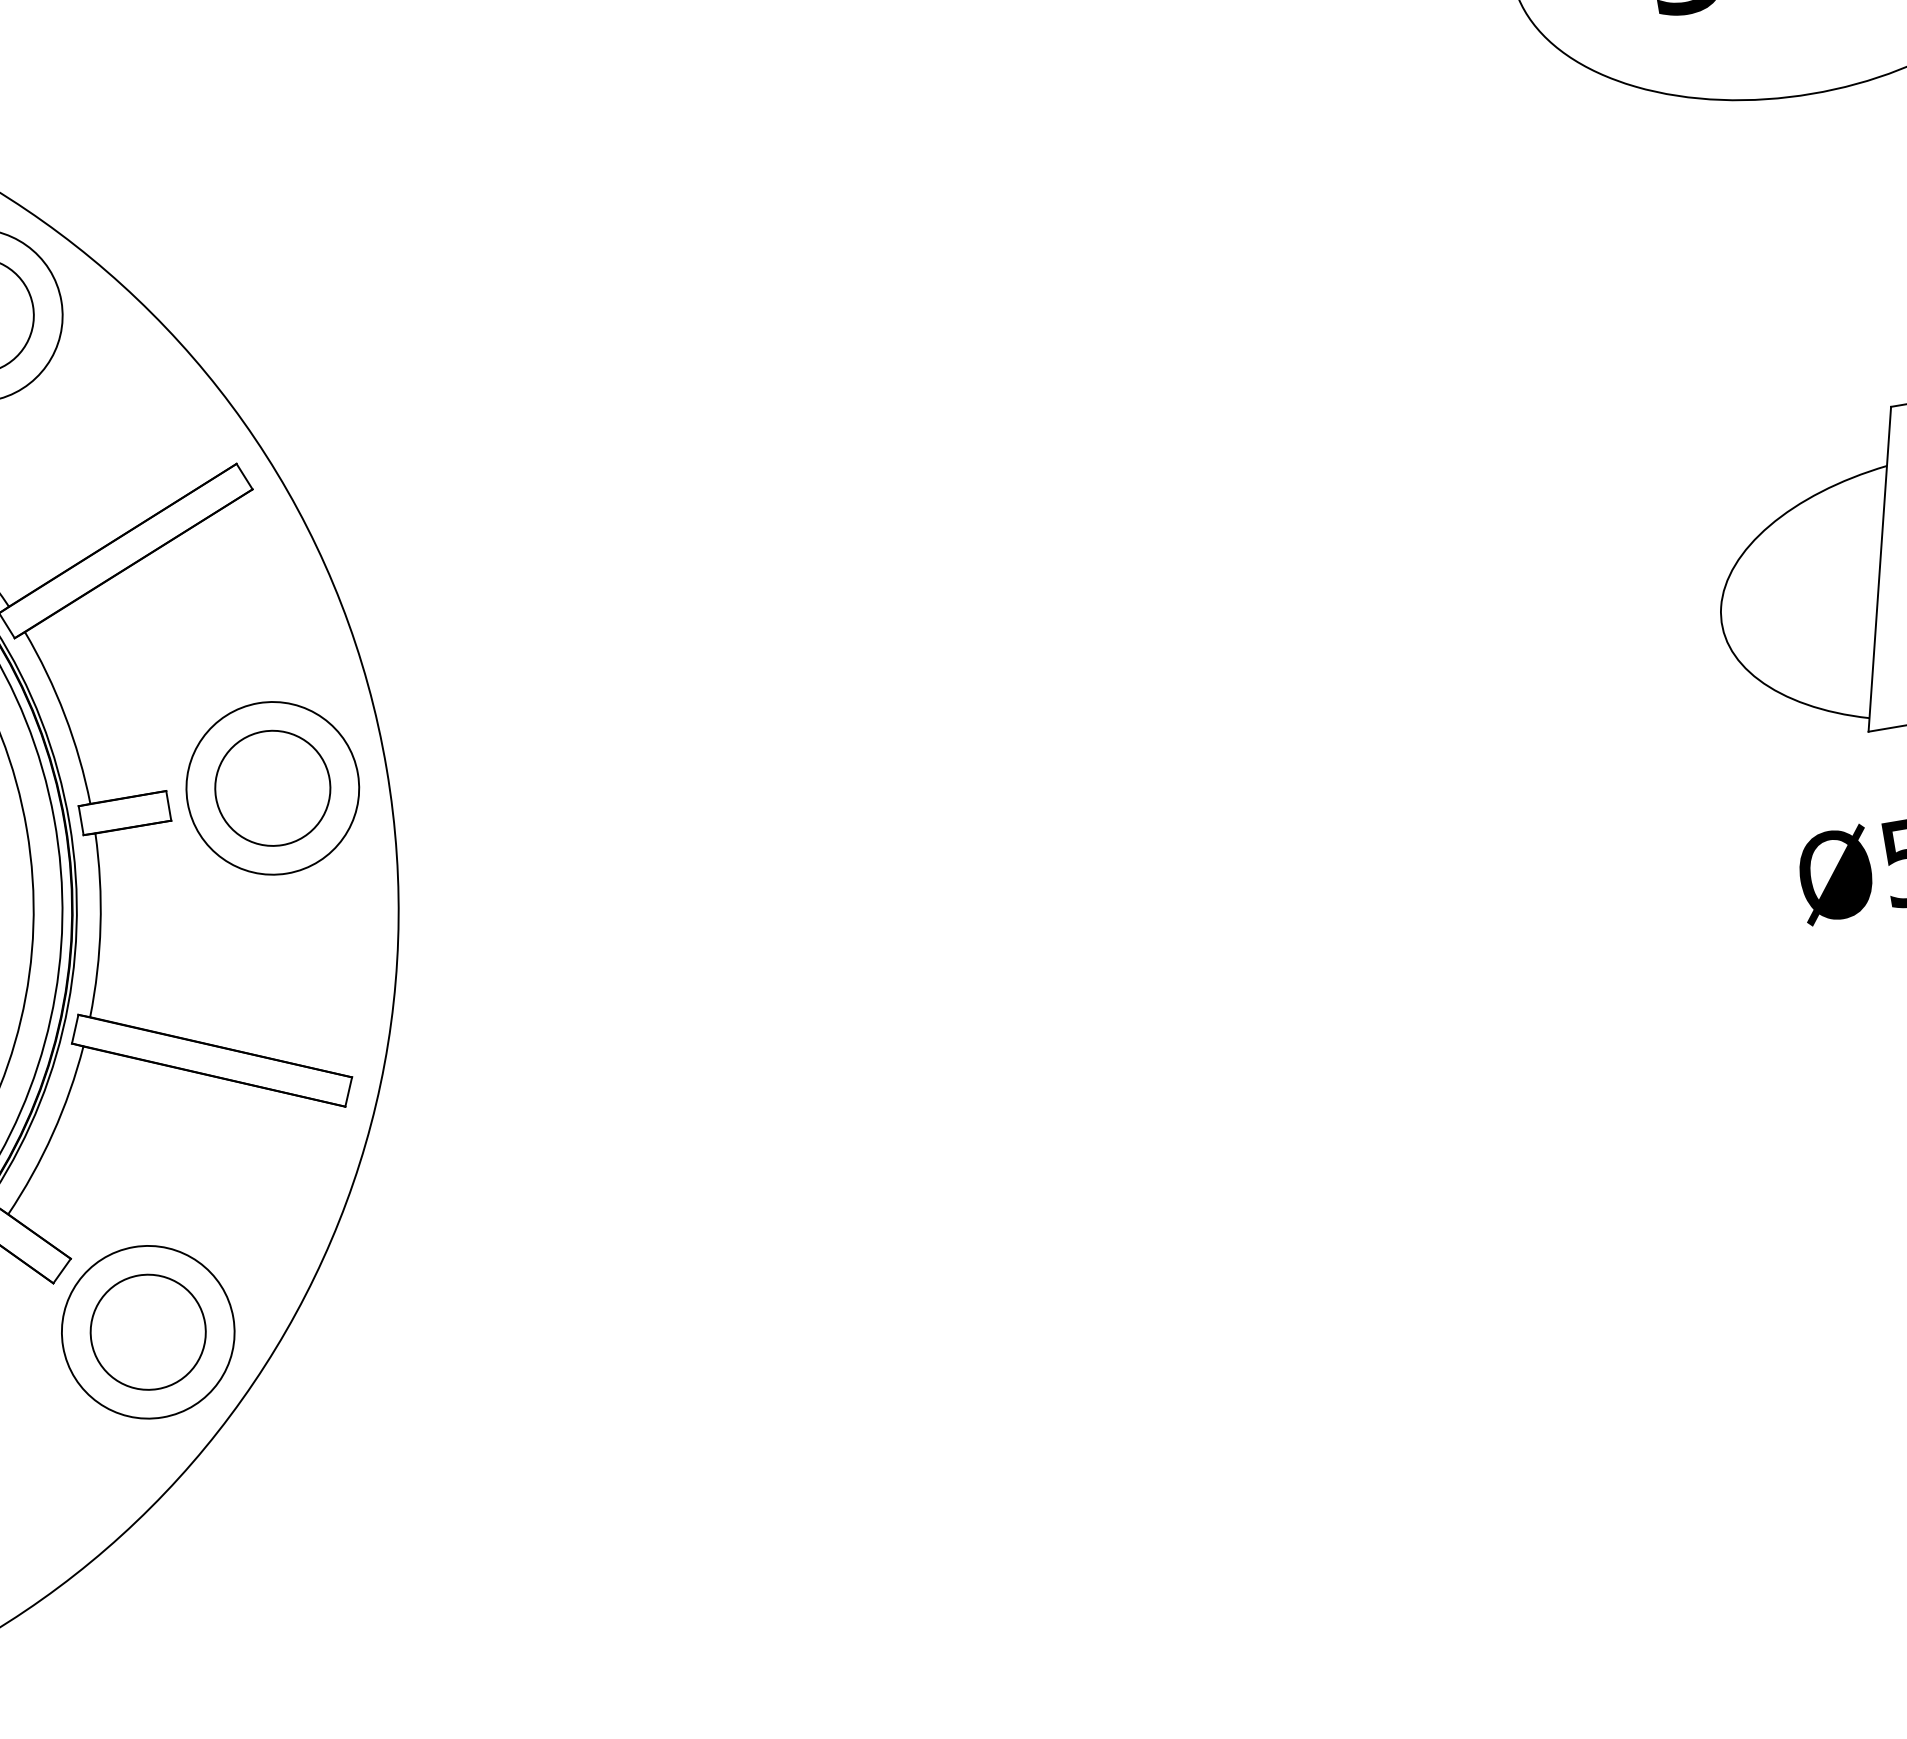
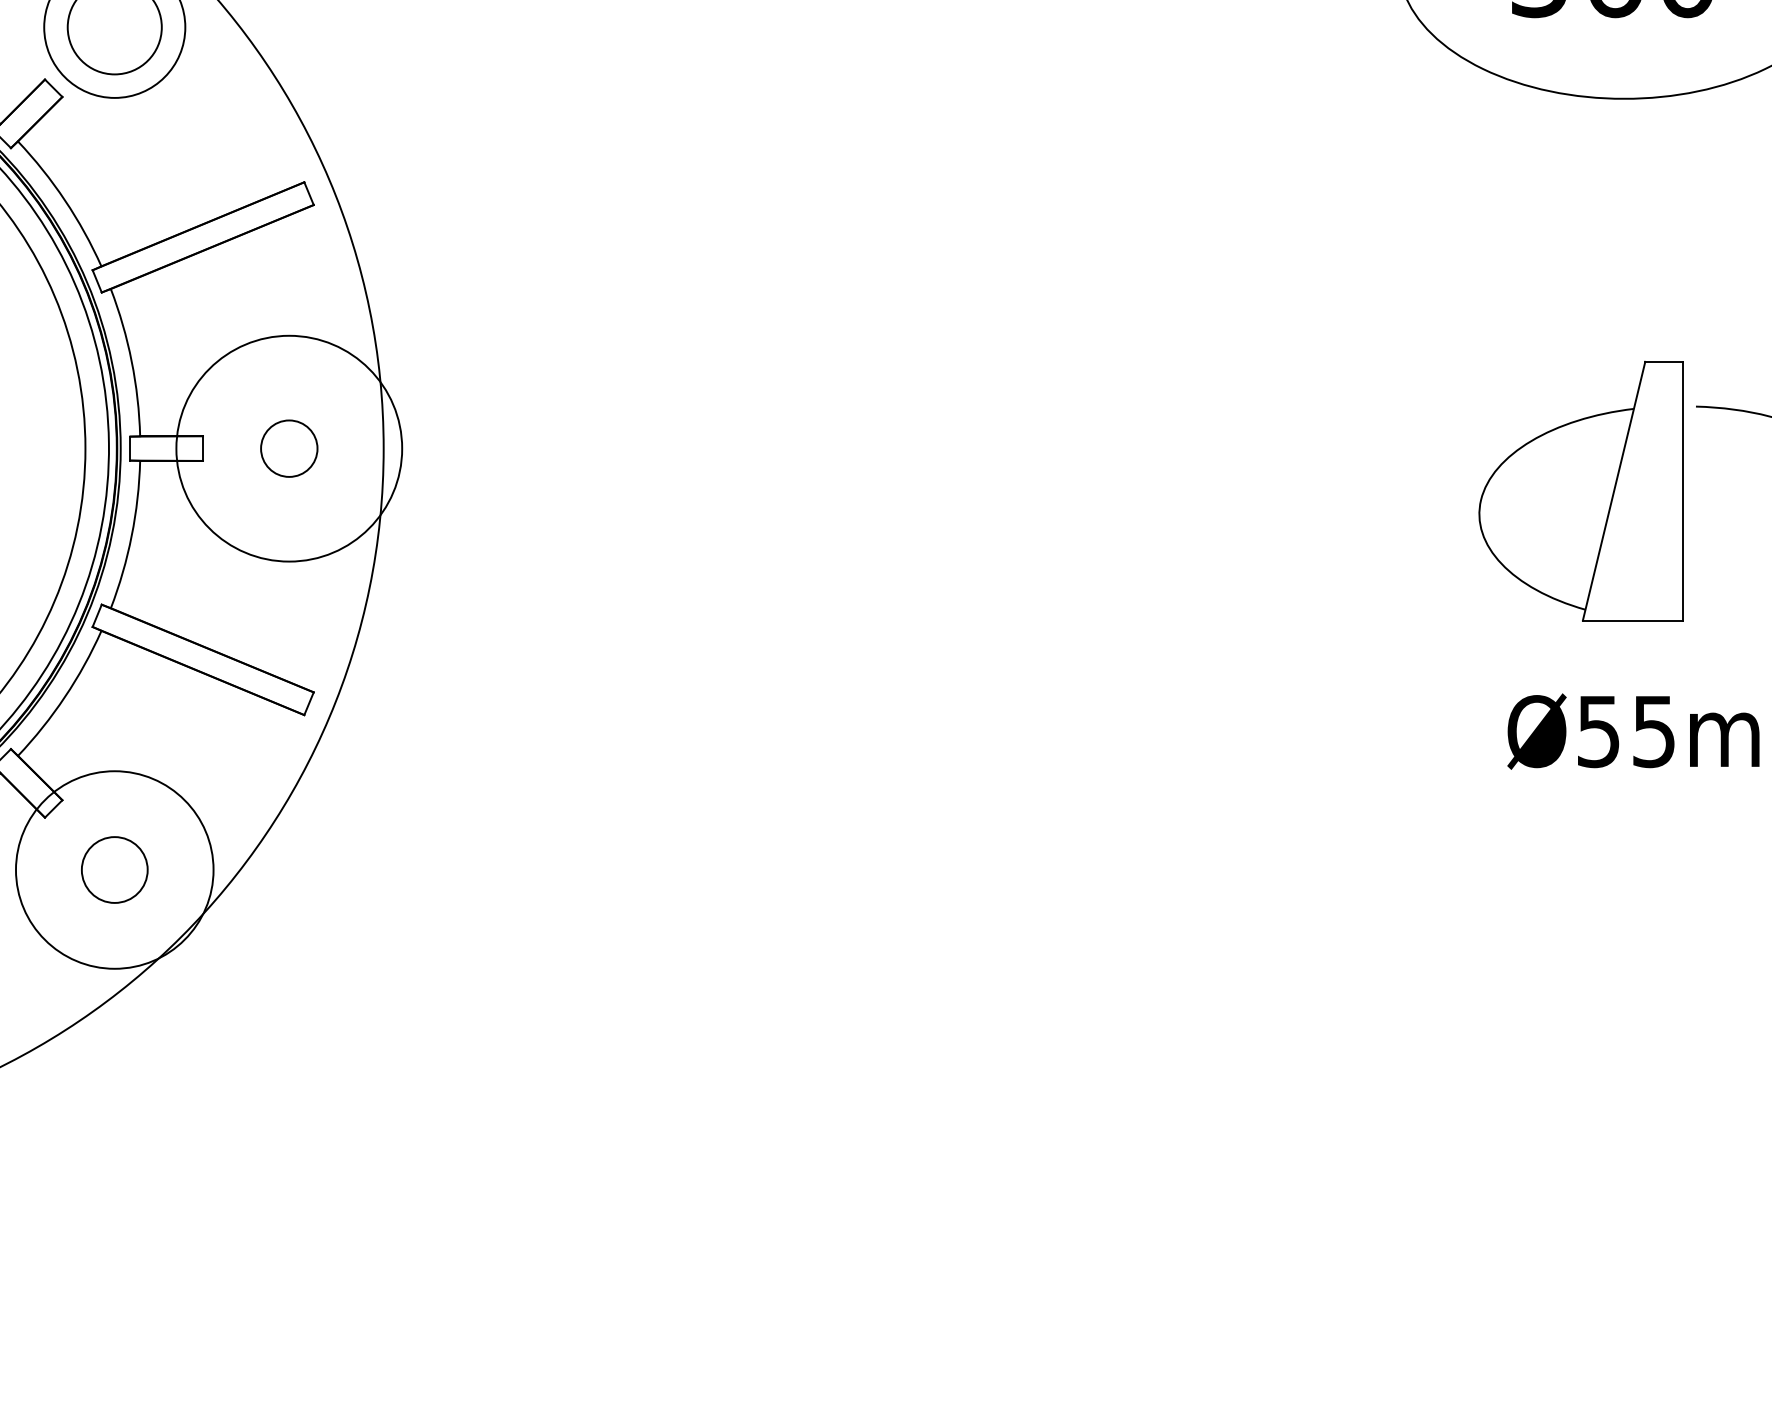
circle: (271, 788) -> (288, 448), size x1.6
circle: (273, 788) -> (289, 448), size x0.6
circle: (147, 1331) -> (114, 869), size x0.7
circle: (147, 1331) -> (114, 869), size x1.4

